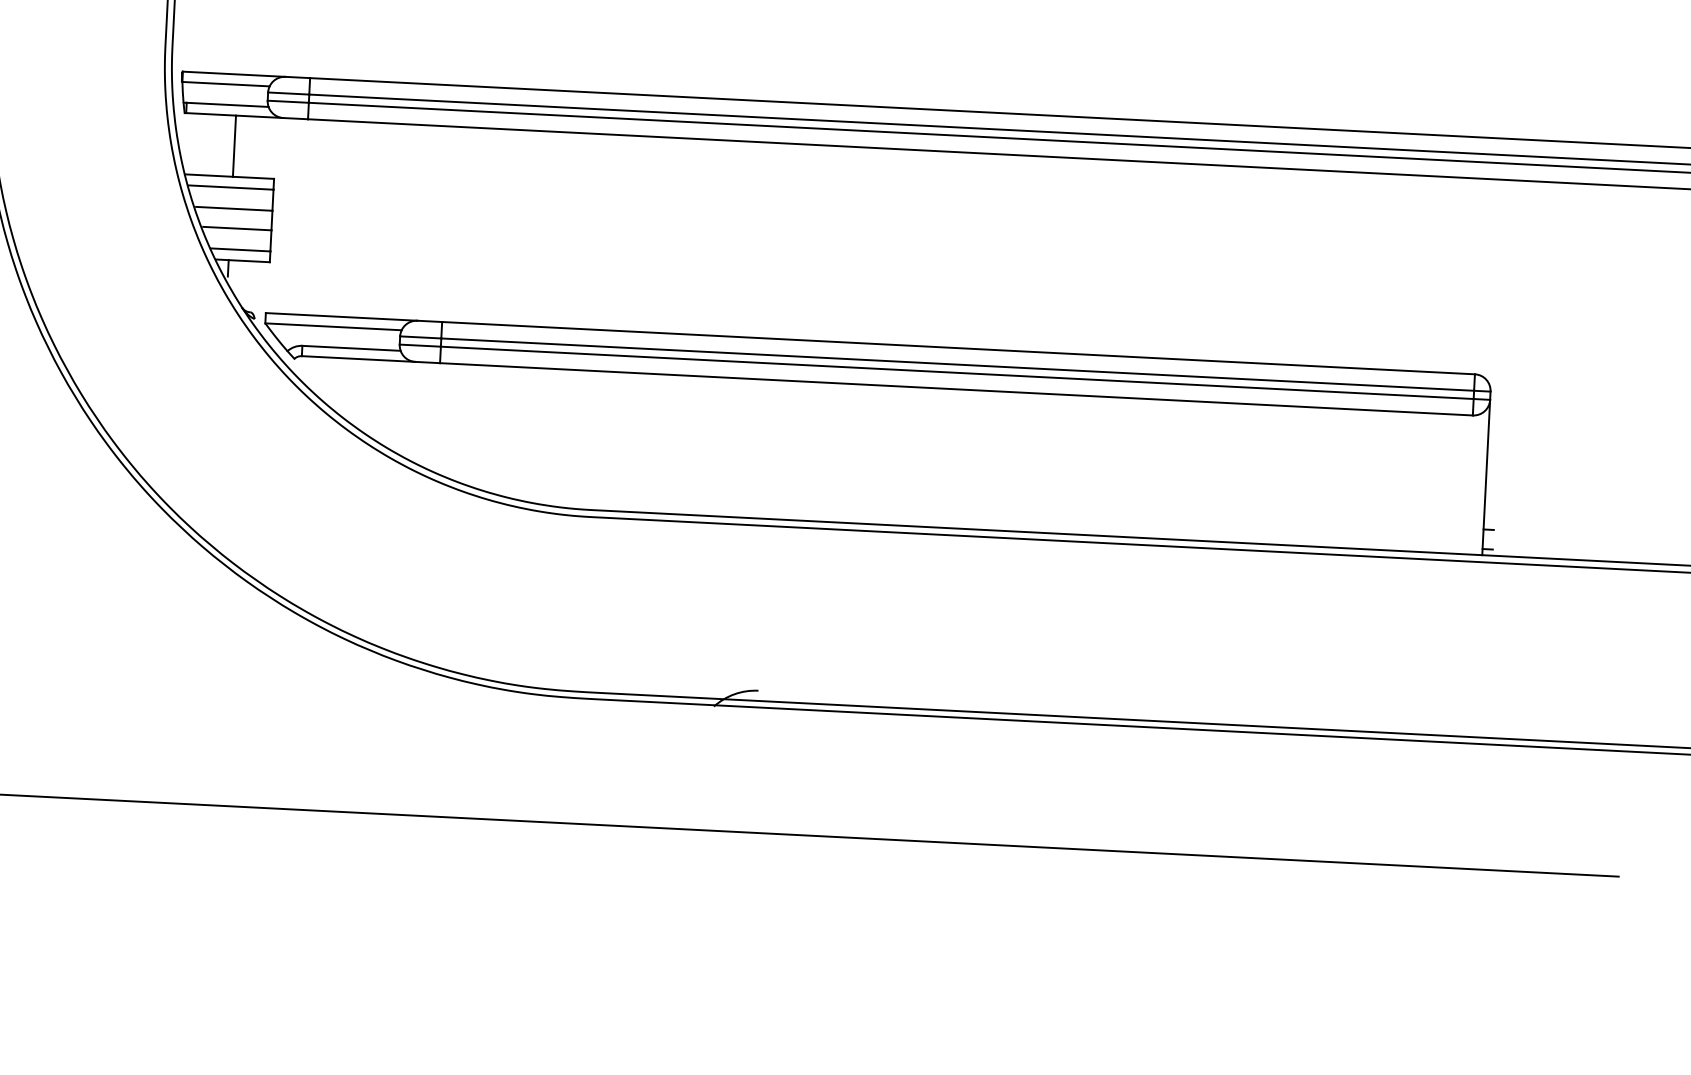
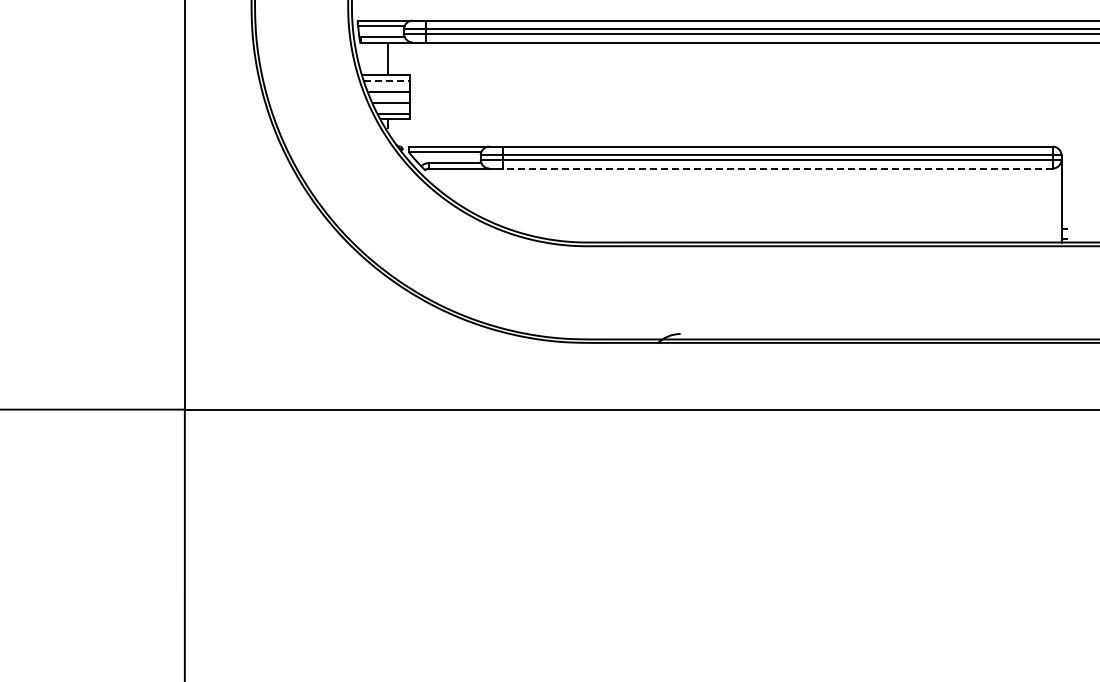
line: (230, 186) -> (386, 80), solid -> dashed
line: (956, 389) -> (777, 168), solid -> dashed

